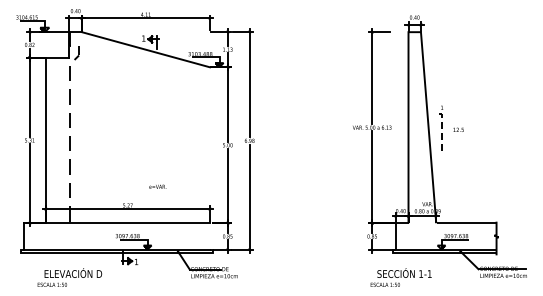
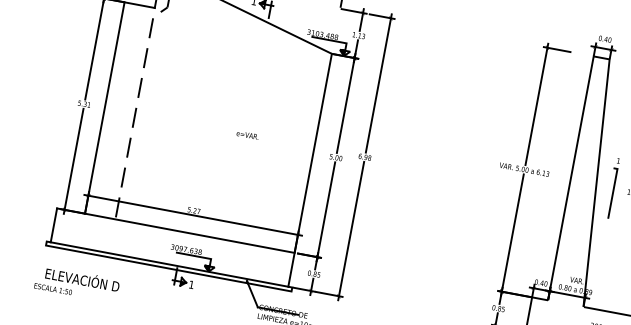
line: (442, 130) -> (613, 190), dashed -> solid
line: (209, 158) -> (309, 170), added
text: (157, 186) -> (247, 134), moved
text: (69, 277) -> (76, 283), moved

